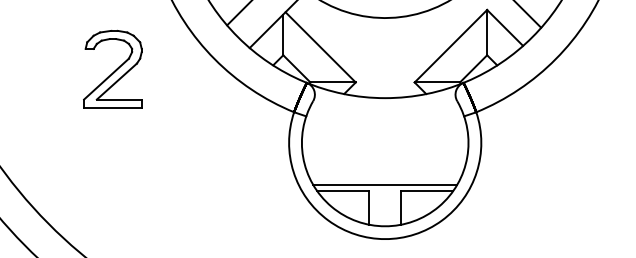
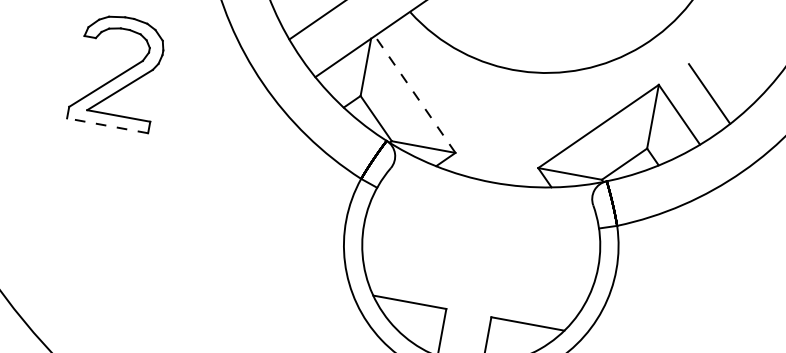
line: (320, 47) -> (414, 94), solid -> dashed
line: (112, 107) -> (107, 125), solid -> dashed
line: (385, 184) -> (470, 303), removed

